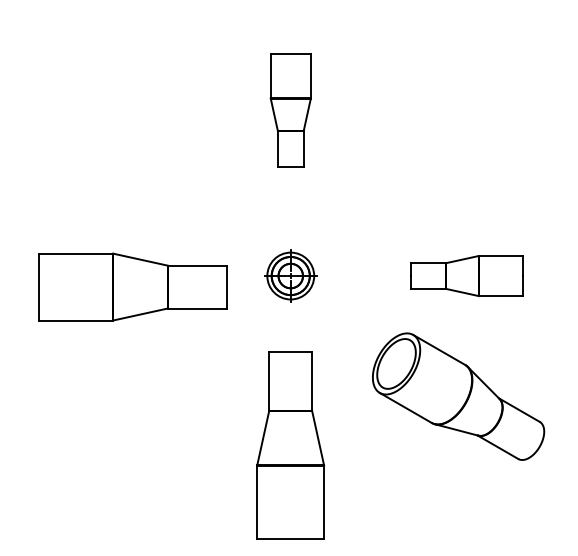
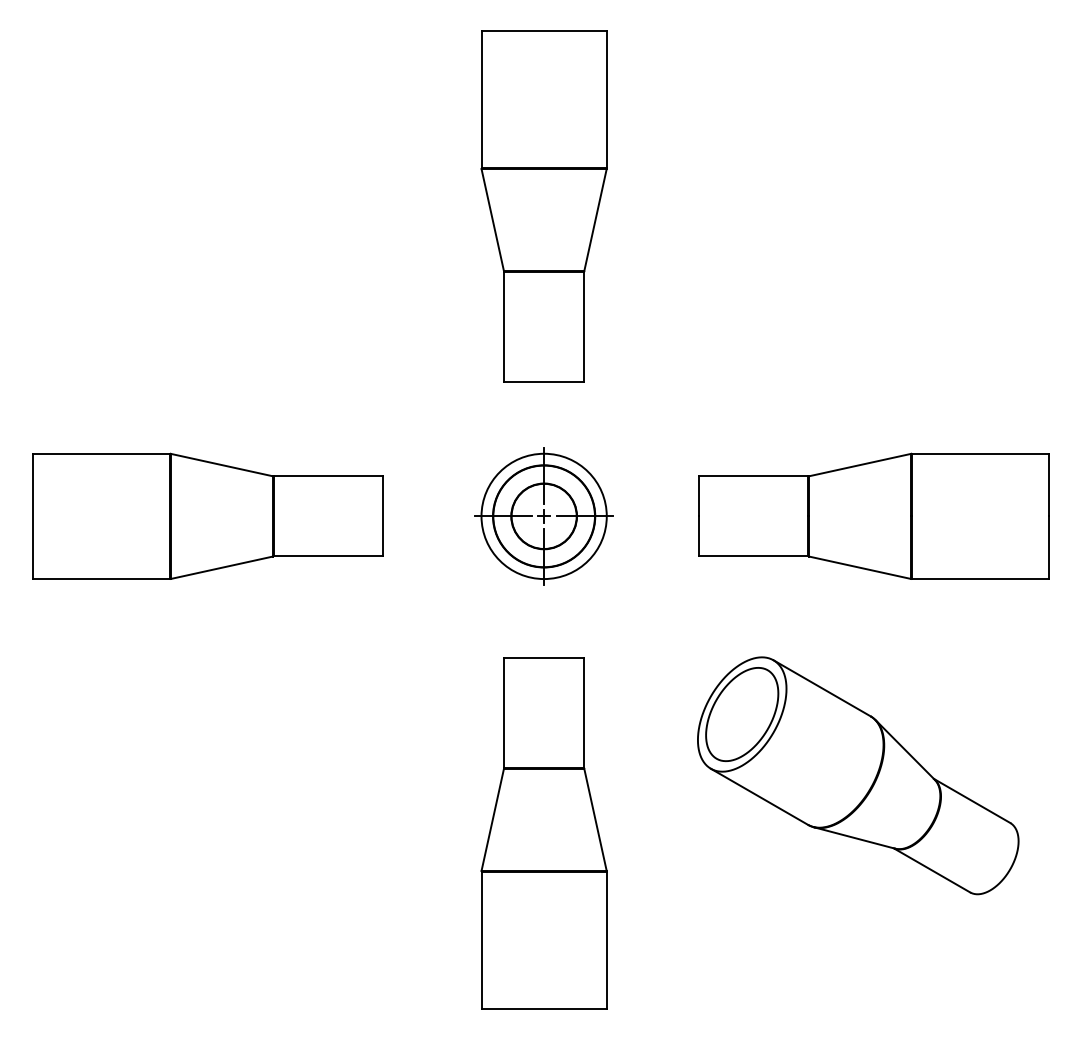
part: (290, 110) -> (543, 206), size x1.67
part: (290, 275) -> (543, 515), size x1.43
part: (466, 275) -> (873, 515), size x1.67
part: (132, 286) -> (206, 515), moved
part: (458, 396) -> (858, 775), moved

